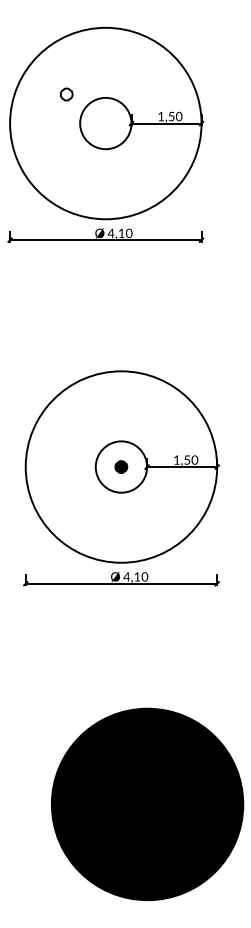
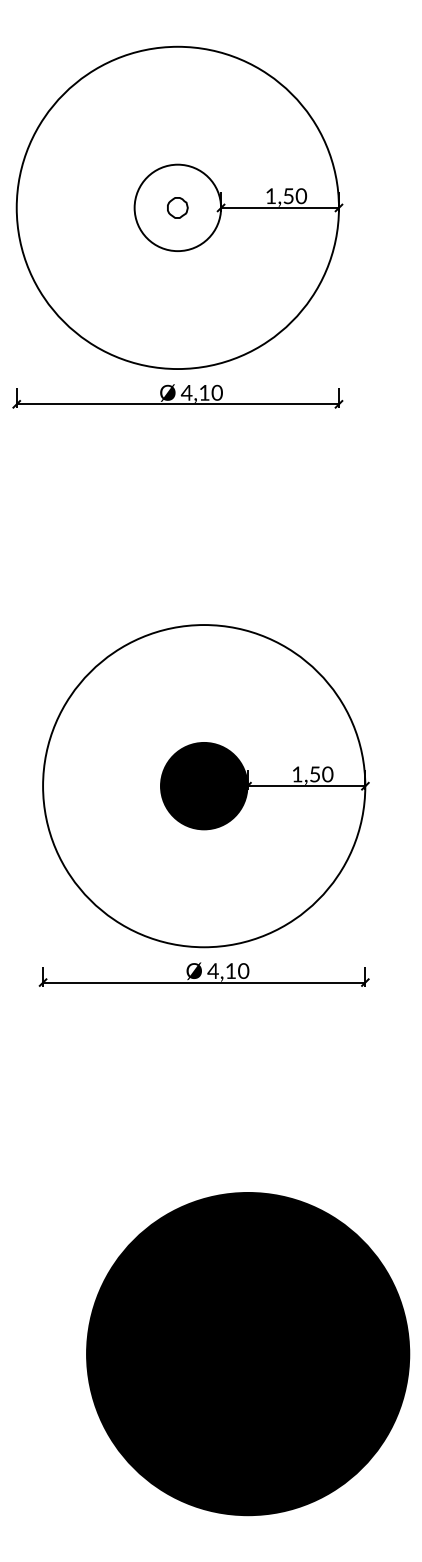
part: (66, 94) -> (177, 207), moved
fill: (121, 466) -> (204, 785), added

